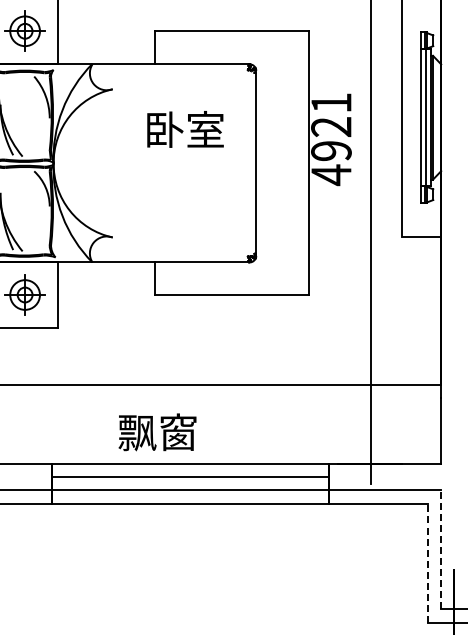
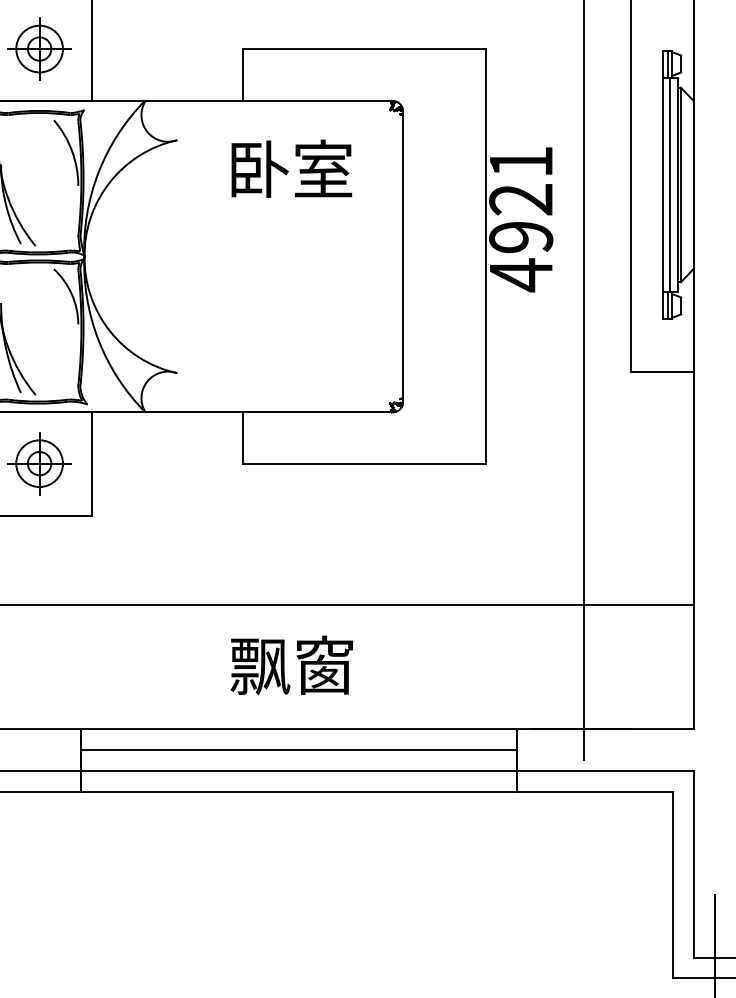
text: (185, 129) -> (291, 168), moved
text: (157, 432) -> (291, 665), moved
line: (441, 549) -> (694, 863), dashed -> solid
line: (427, 562) -> (672, 884), dashed -> solid

